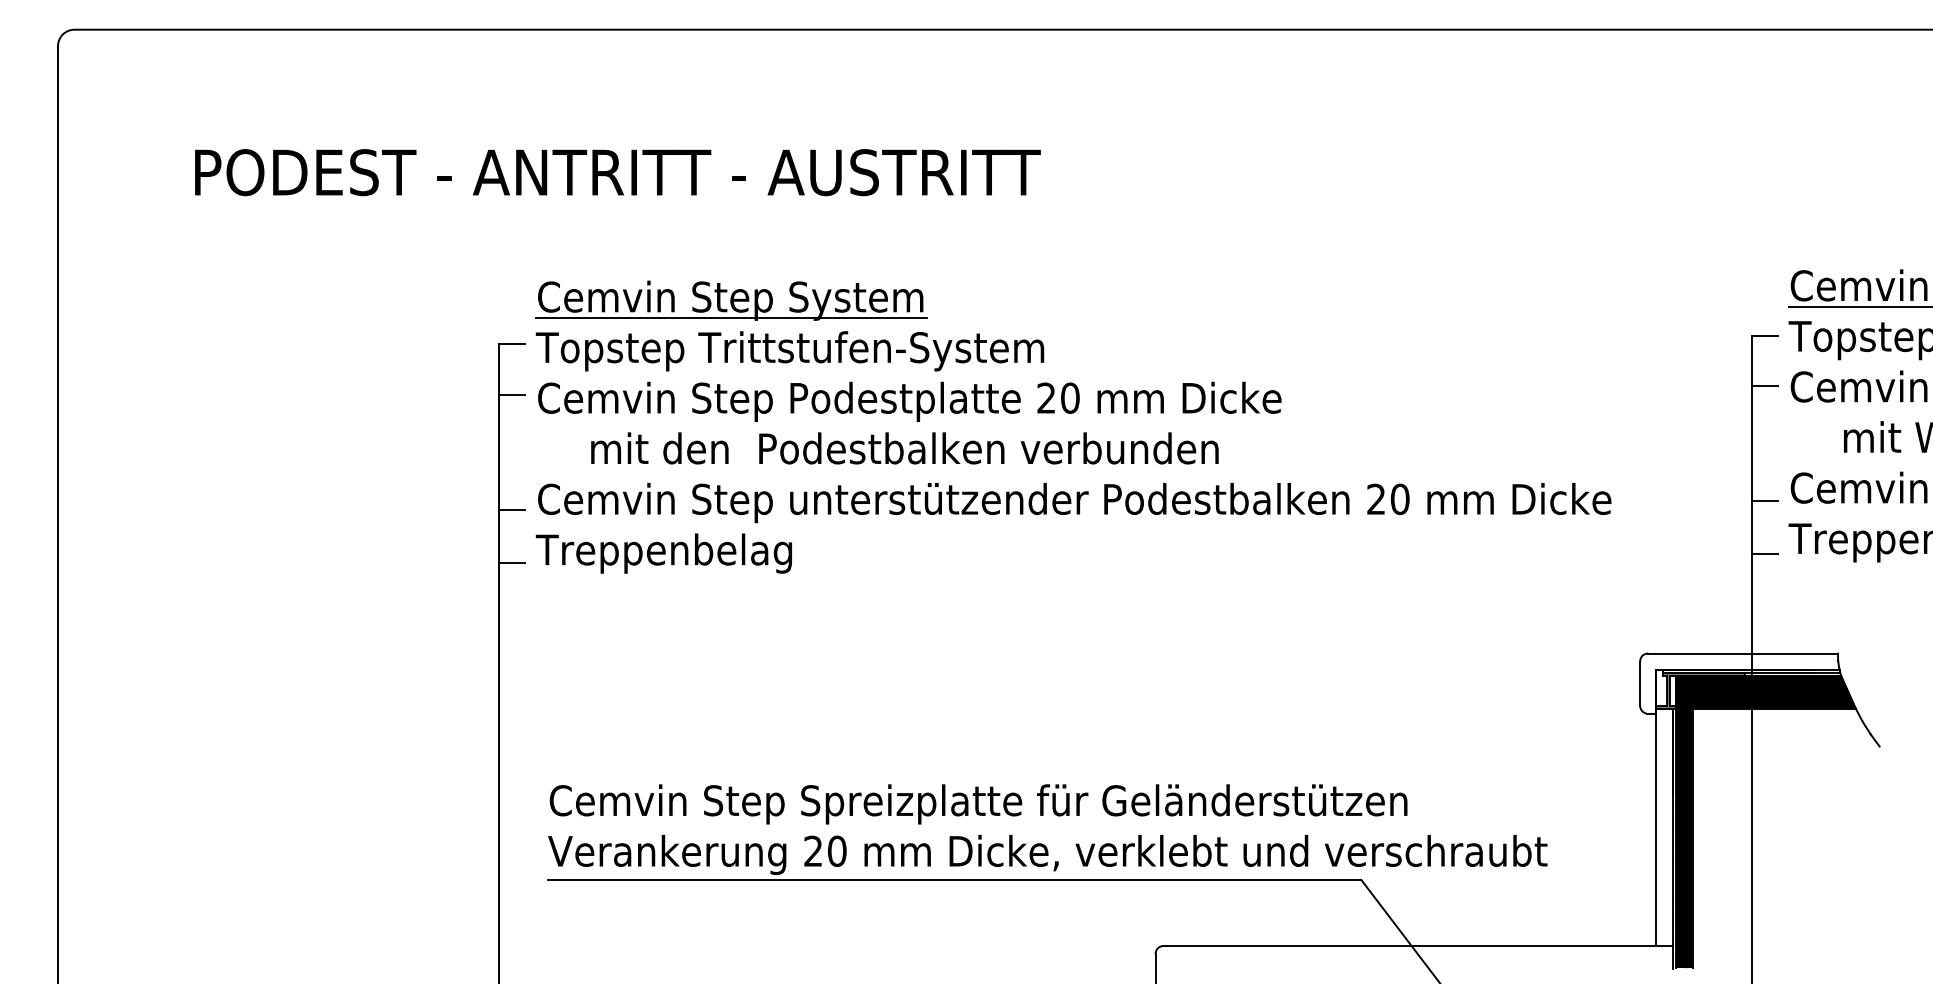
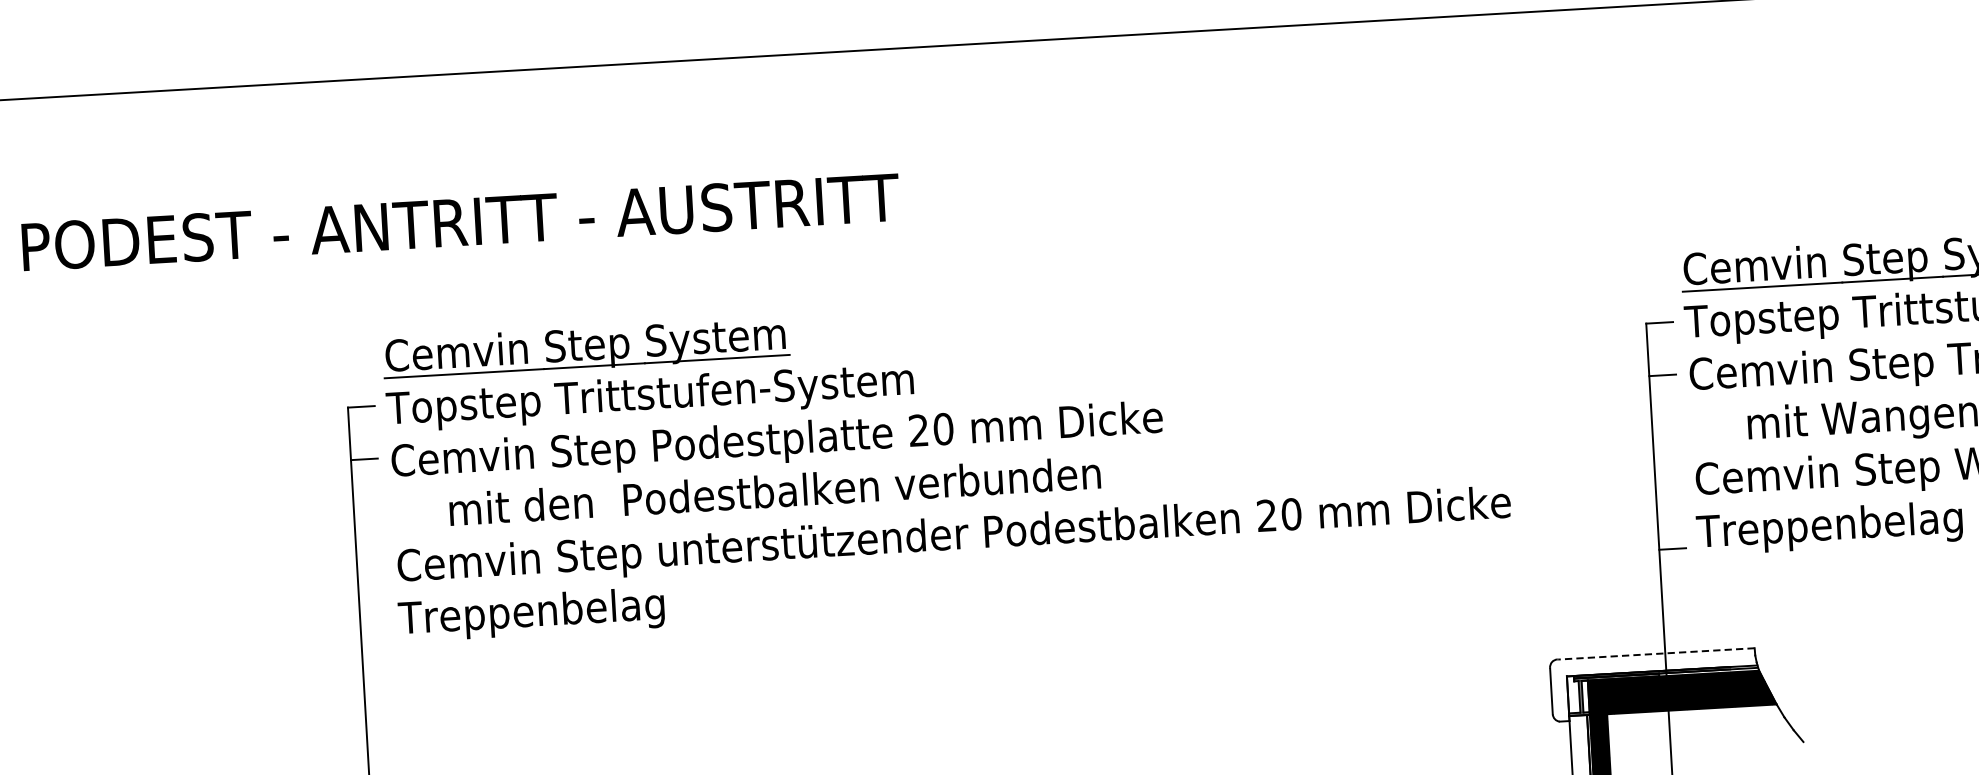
line: (1764, 501) -> (1669, 494), removed
line: (511, 509) -> (370, 577), removed
line: (511, 562) -> (373, 632), removed
line: (1743, 653) -> (1656, 653), solid -> dashed

